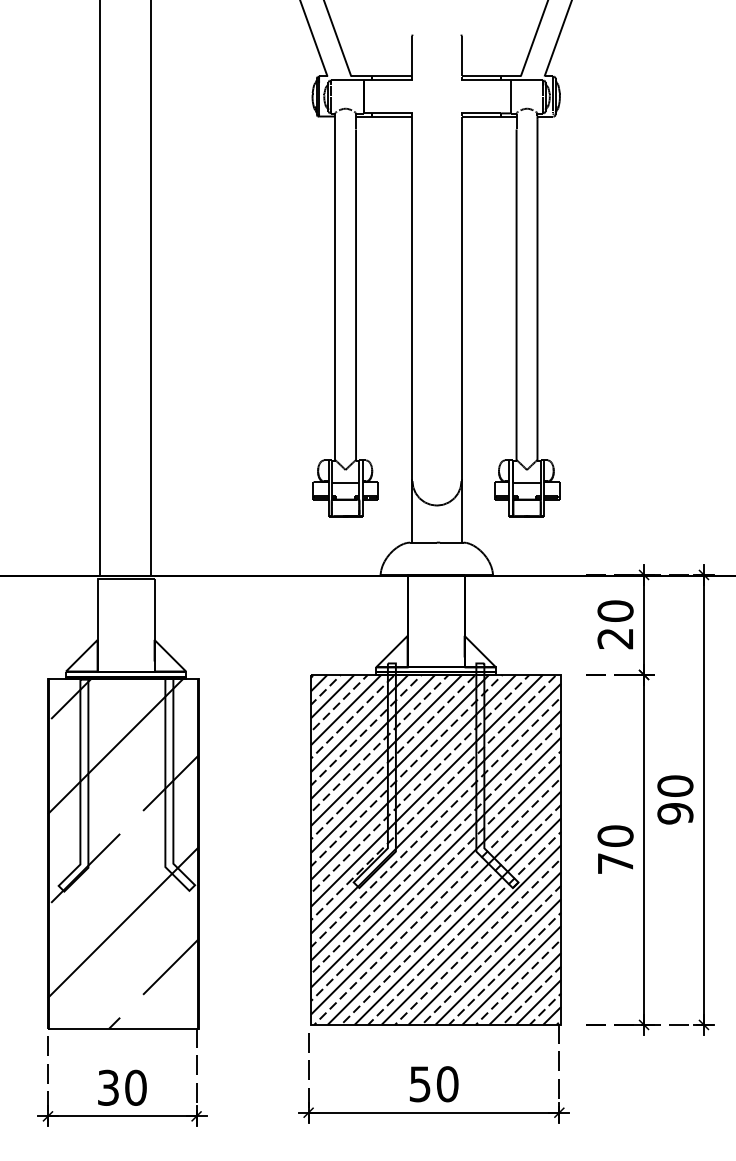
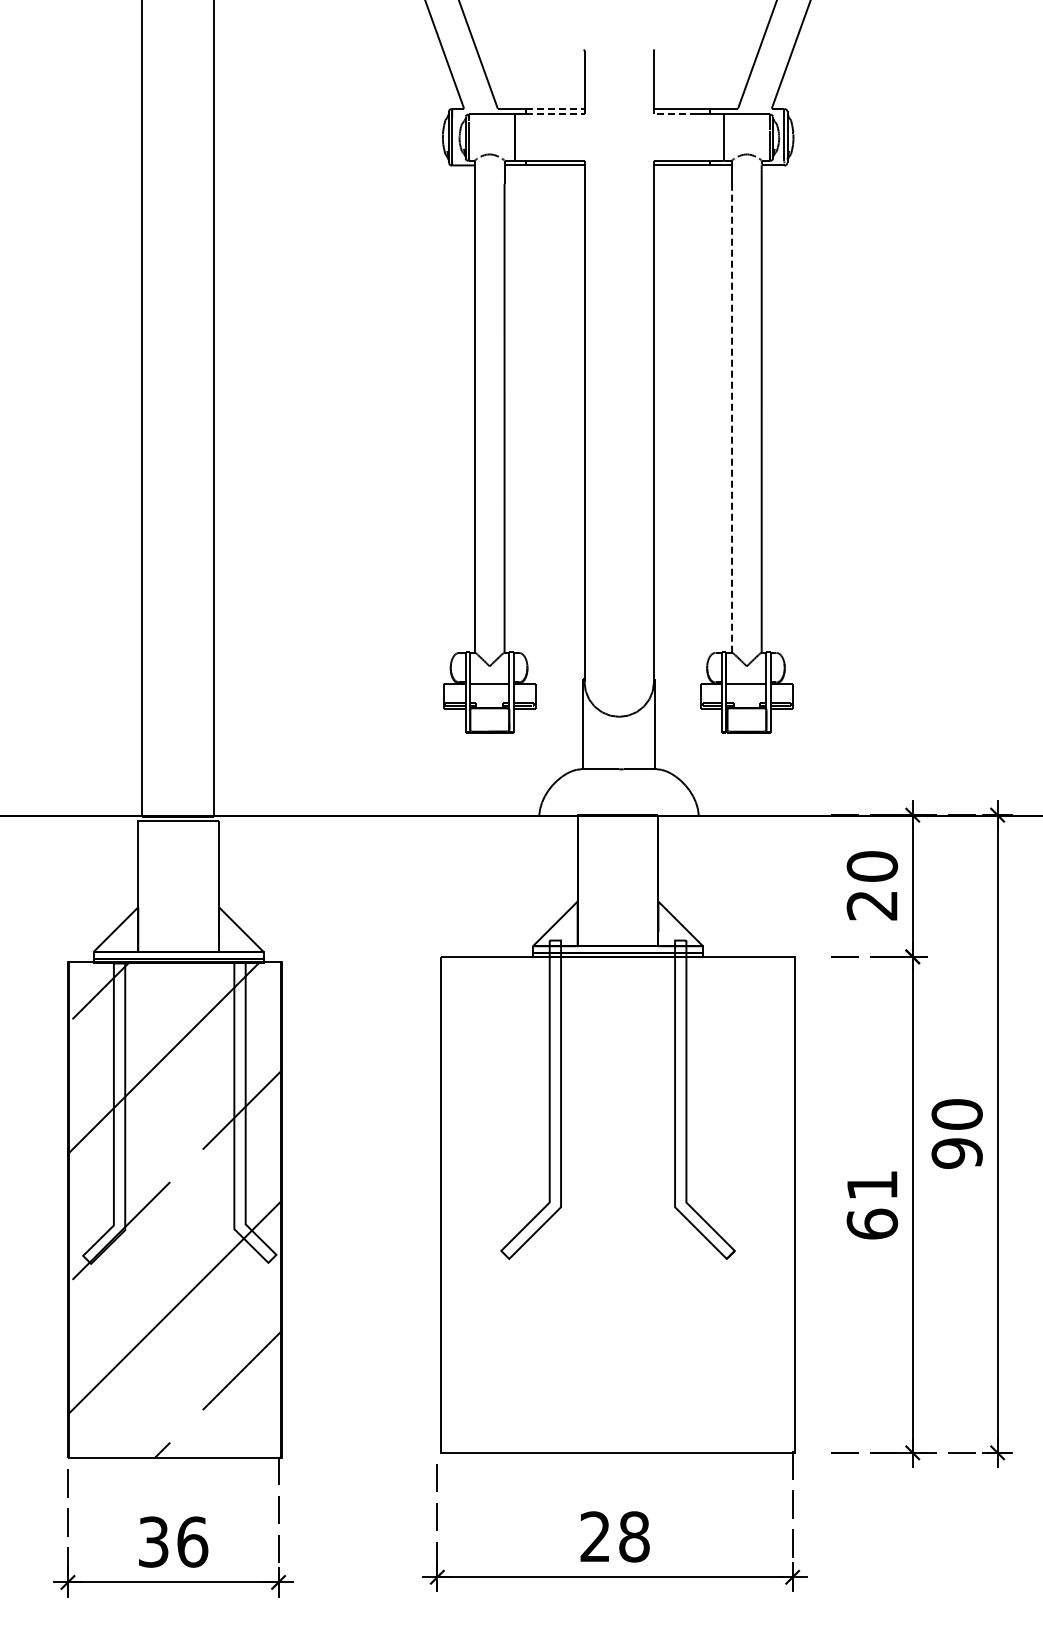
line: (391, 76) -> (555, 108), solid -> dashed
line: (391, 80) -> (555, 114), solid -> dashed
line: (475, 80) -> (674, 114), solid -> dashed
line: (516, 295) -> (732, 418), solid -> dashed
hatch: (435, 849) -> (617, 1204), removed
text: (615, 849) -> (872, 1204), 70 -> 61
text: (433, 1083) -> (614, 1536), 50 -> 28
text: (135, 1087) -> (192, 1541), 30 -> 36

